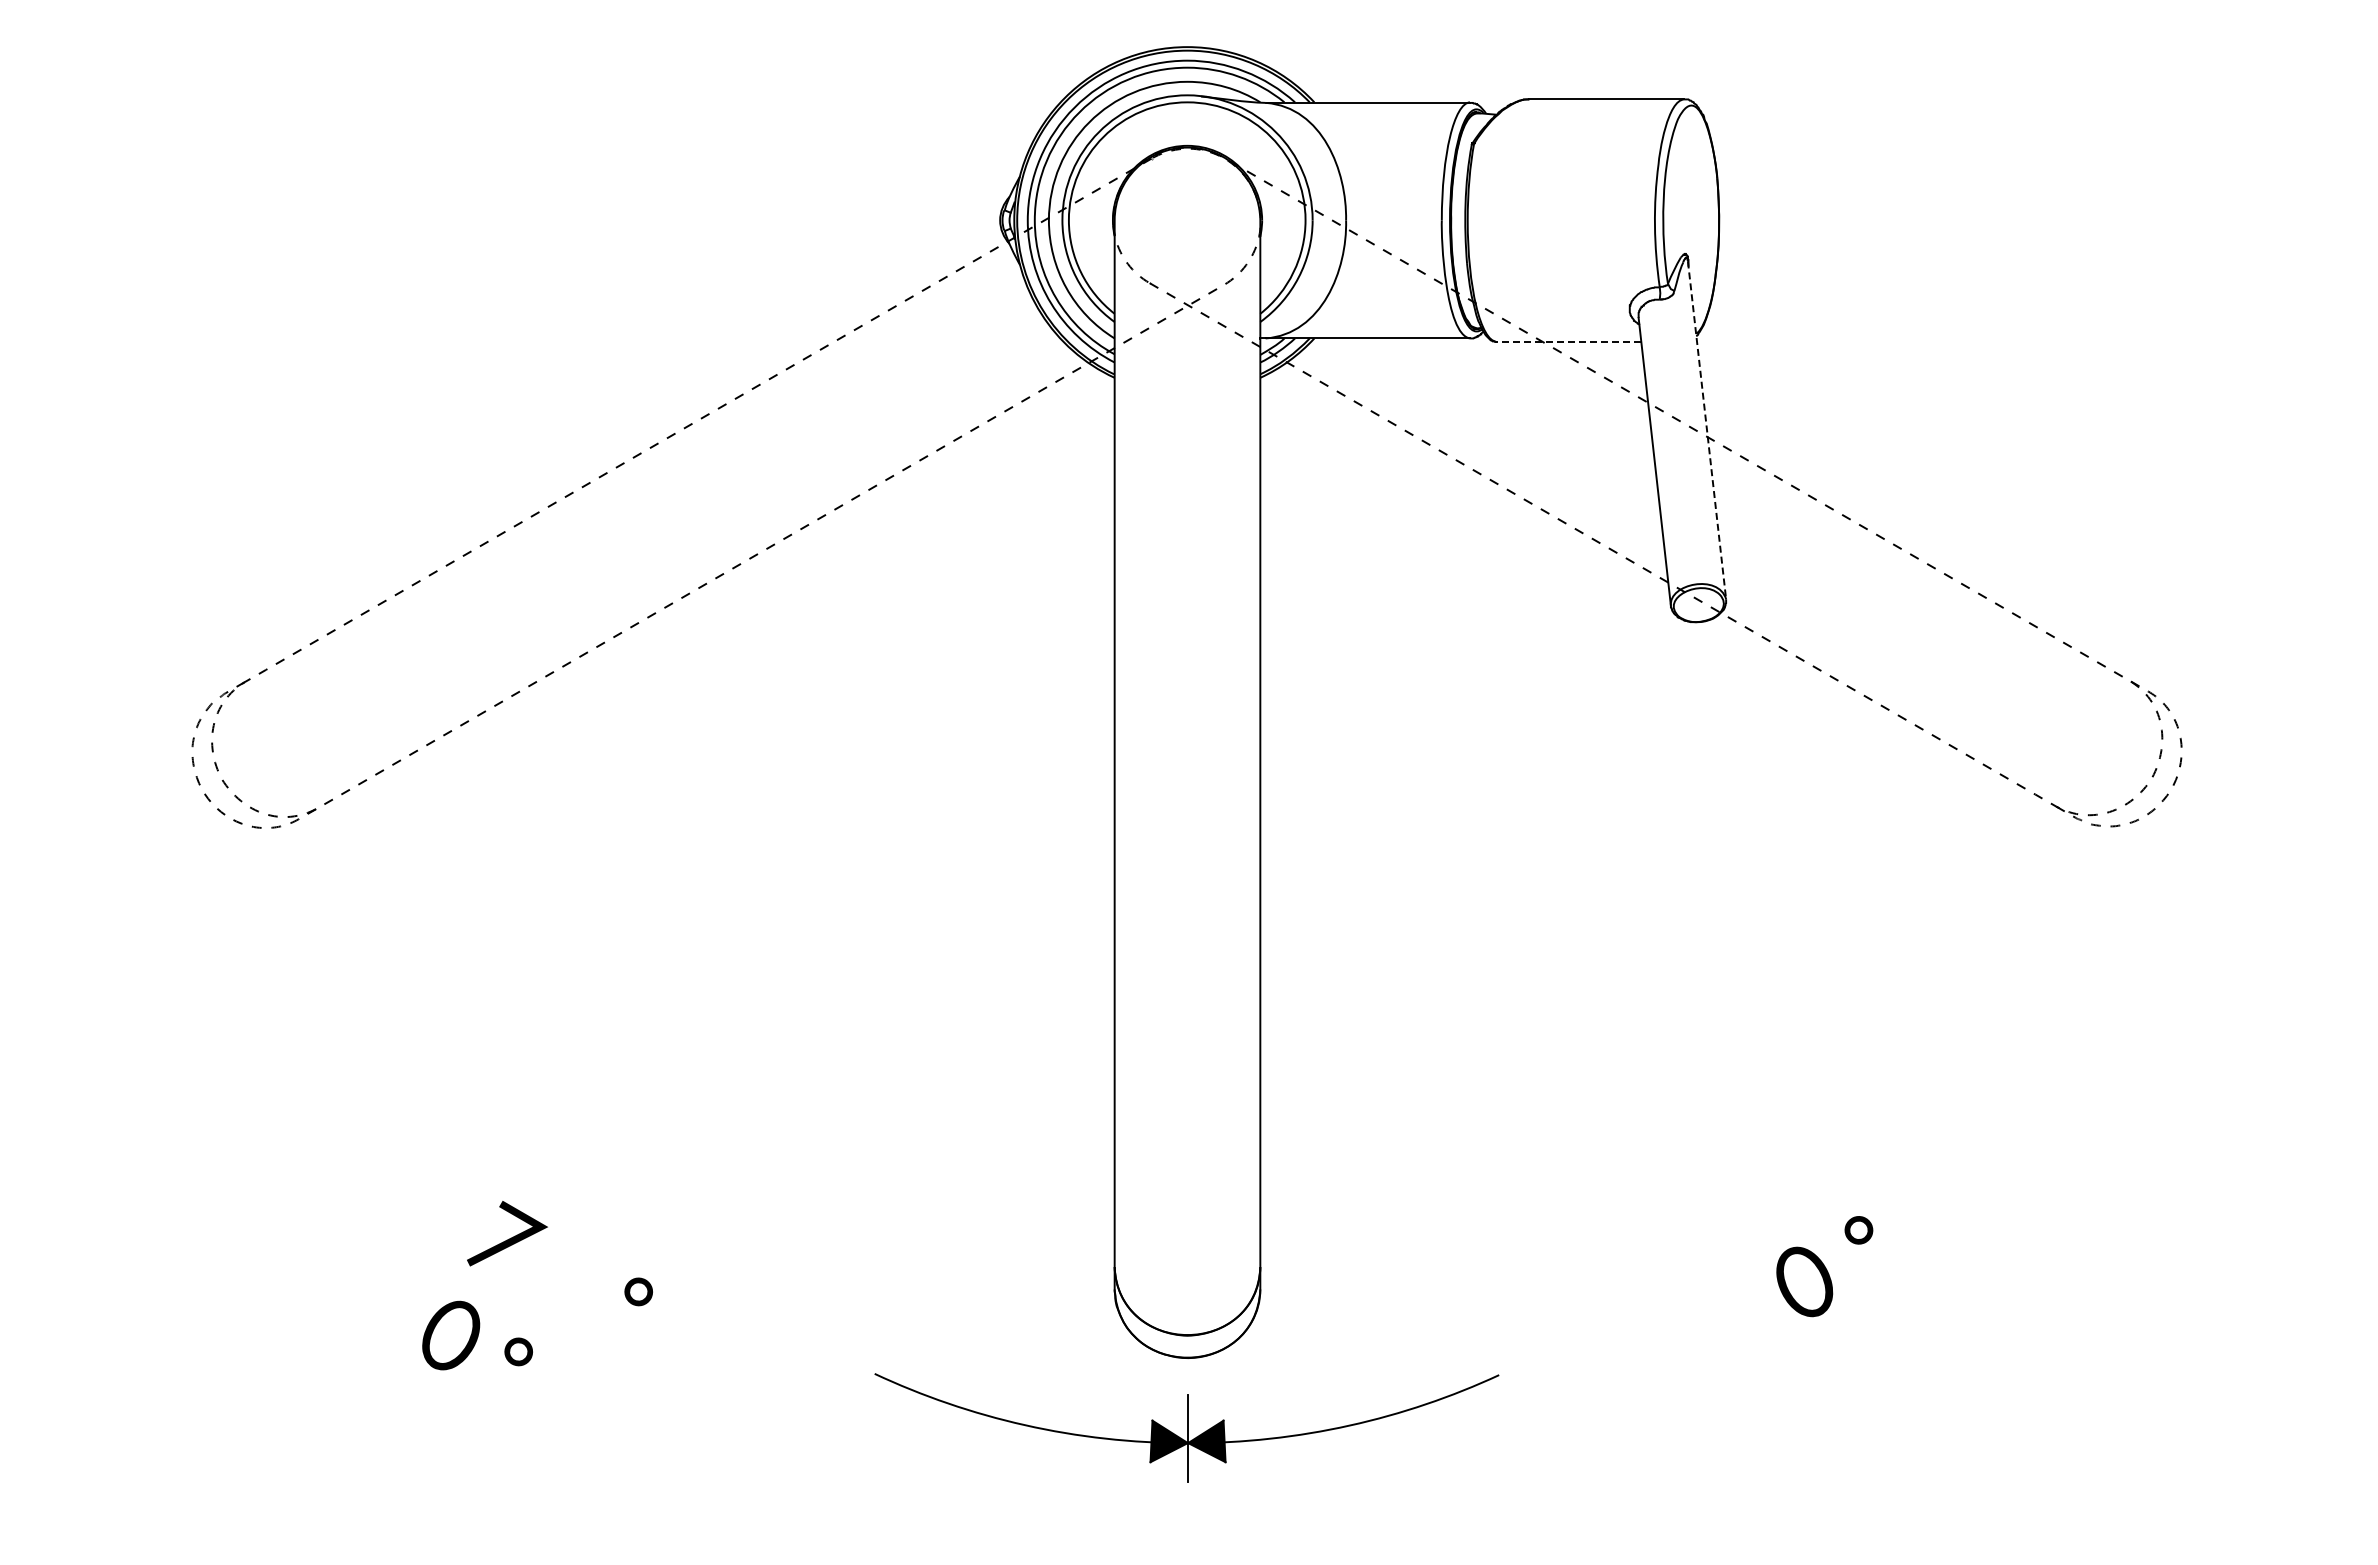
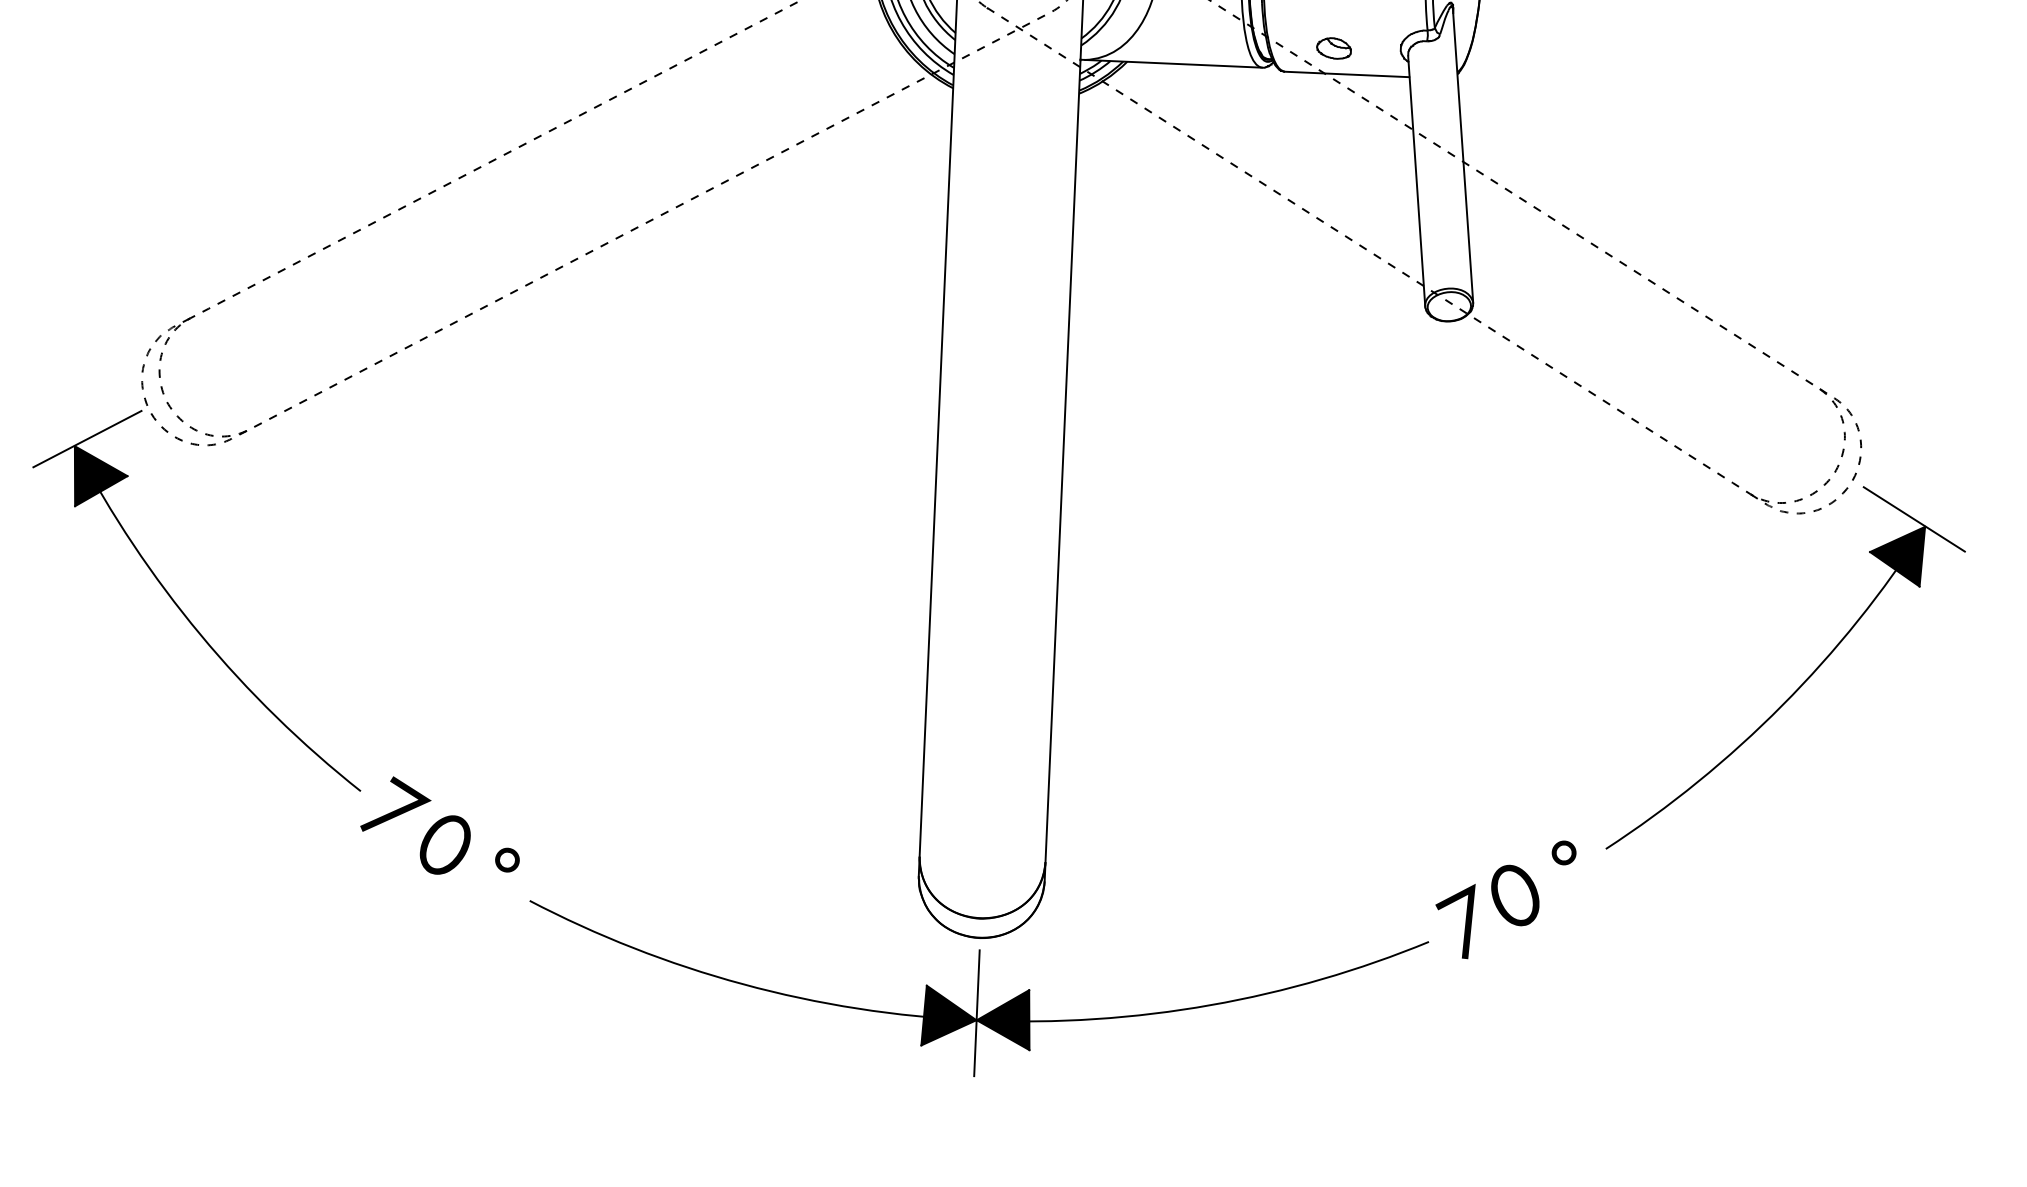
part: (1552, 312) -> (1333, 48), added
line: (1569, 342) -> (1347, 74), dashed -> solid
line: (1707, 430) -> (1463, 156), dashed -> solid
part: (249, 1018) -> (181, 609), added
part: (2123, 1024) -> (1800, 685), added
fill: (1735, 1313) -> (1454, 920), added
part: (451, 1335) -> (445, 844), moved
part: (518, 1351) -> (401, 907), removed
part: (1186, 1427) -> (975, 997), size x1.67

